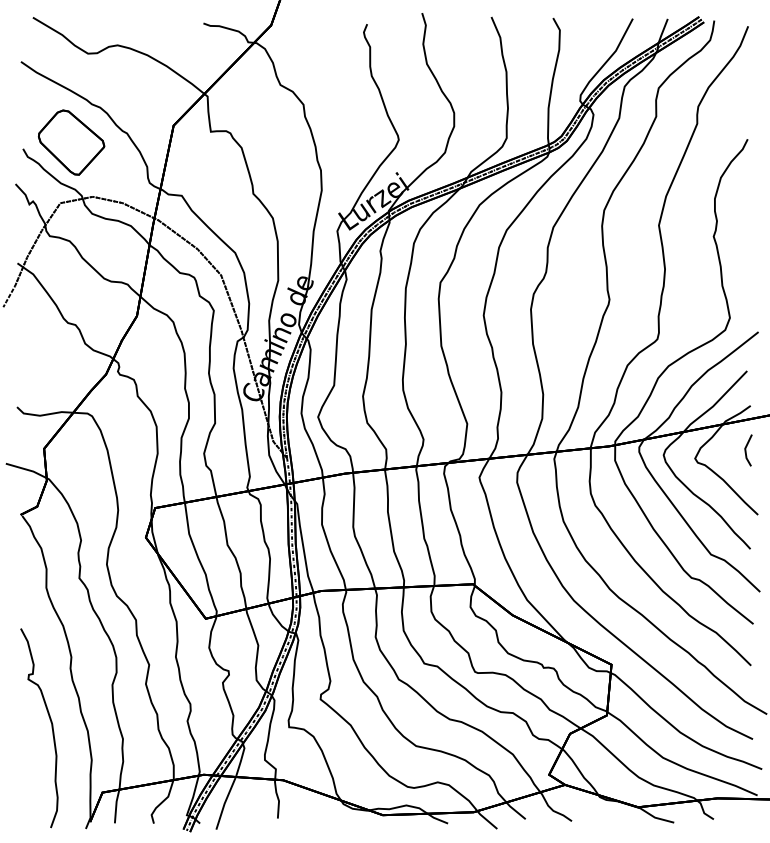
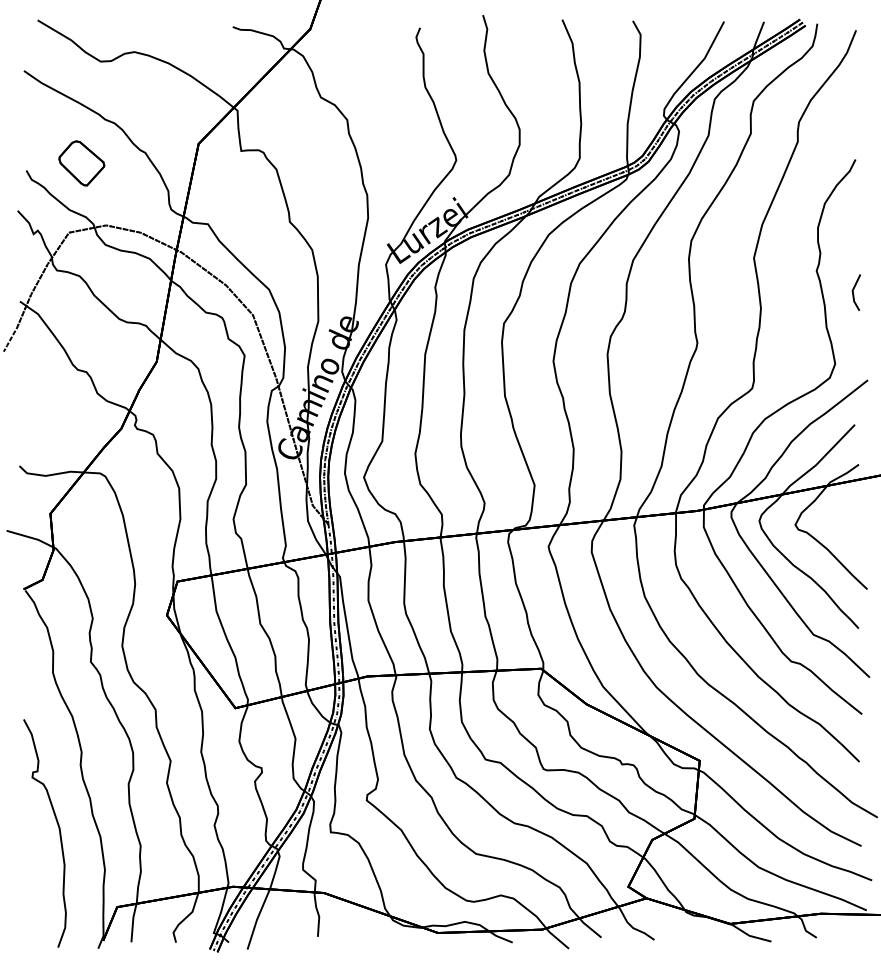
part: (71, 142) -> (81, 163), size x0.6
line: (745, 450) -> (853, 292), moved

